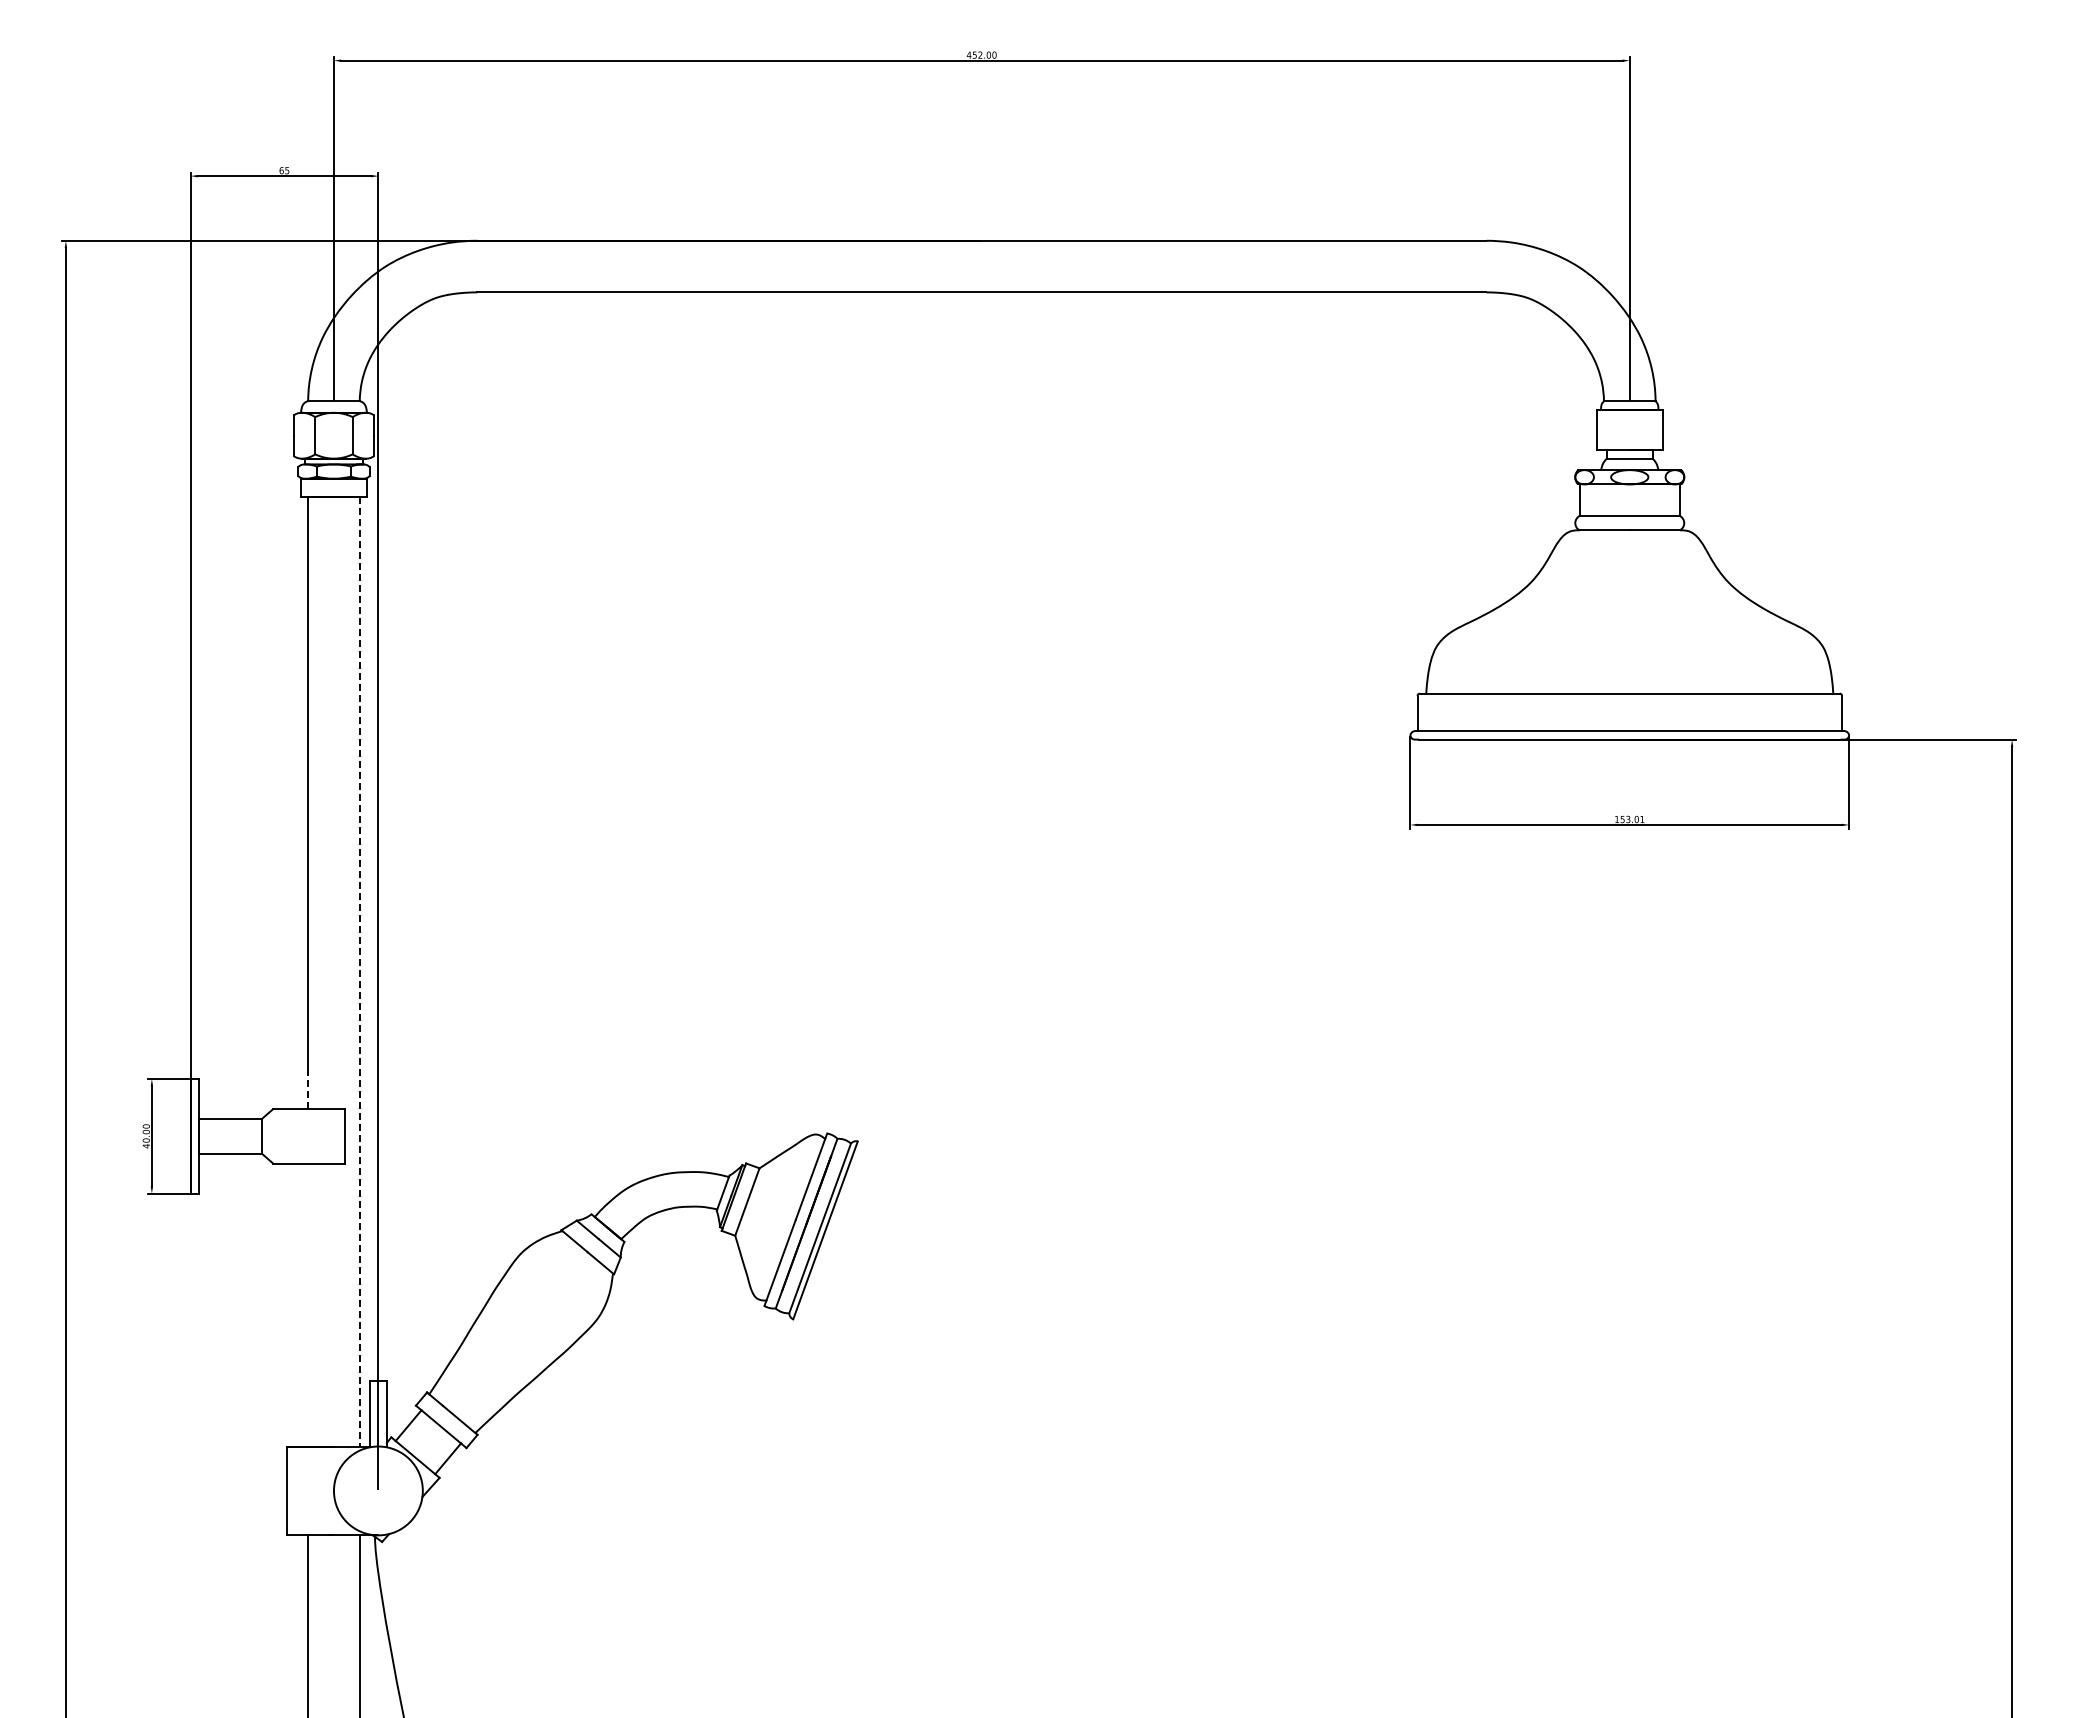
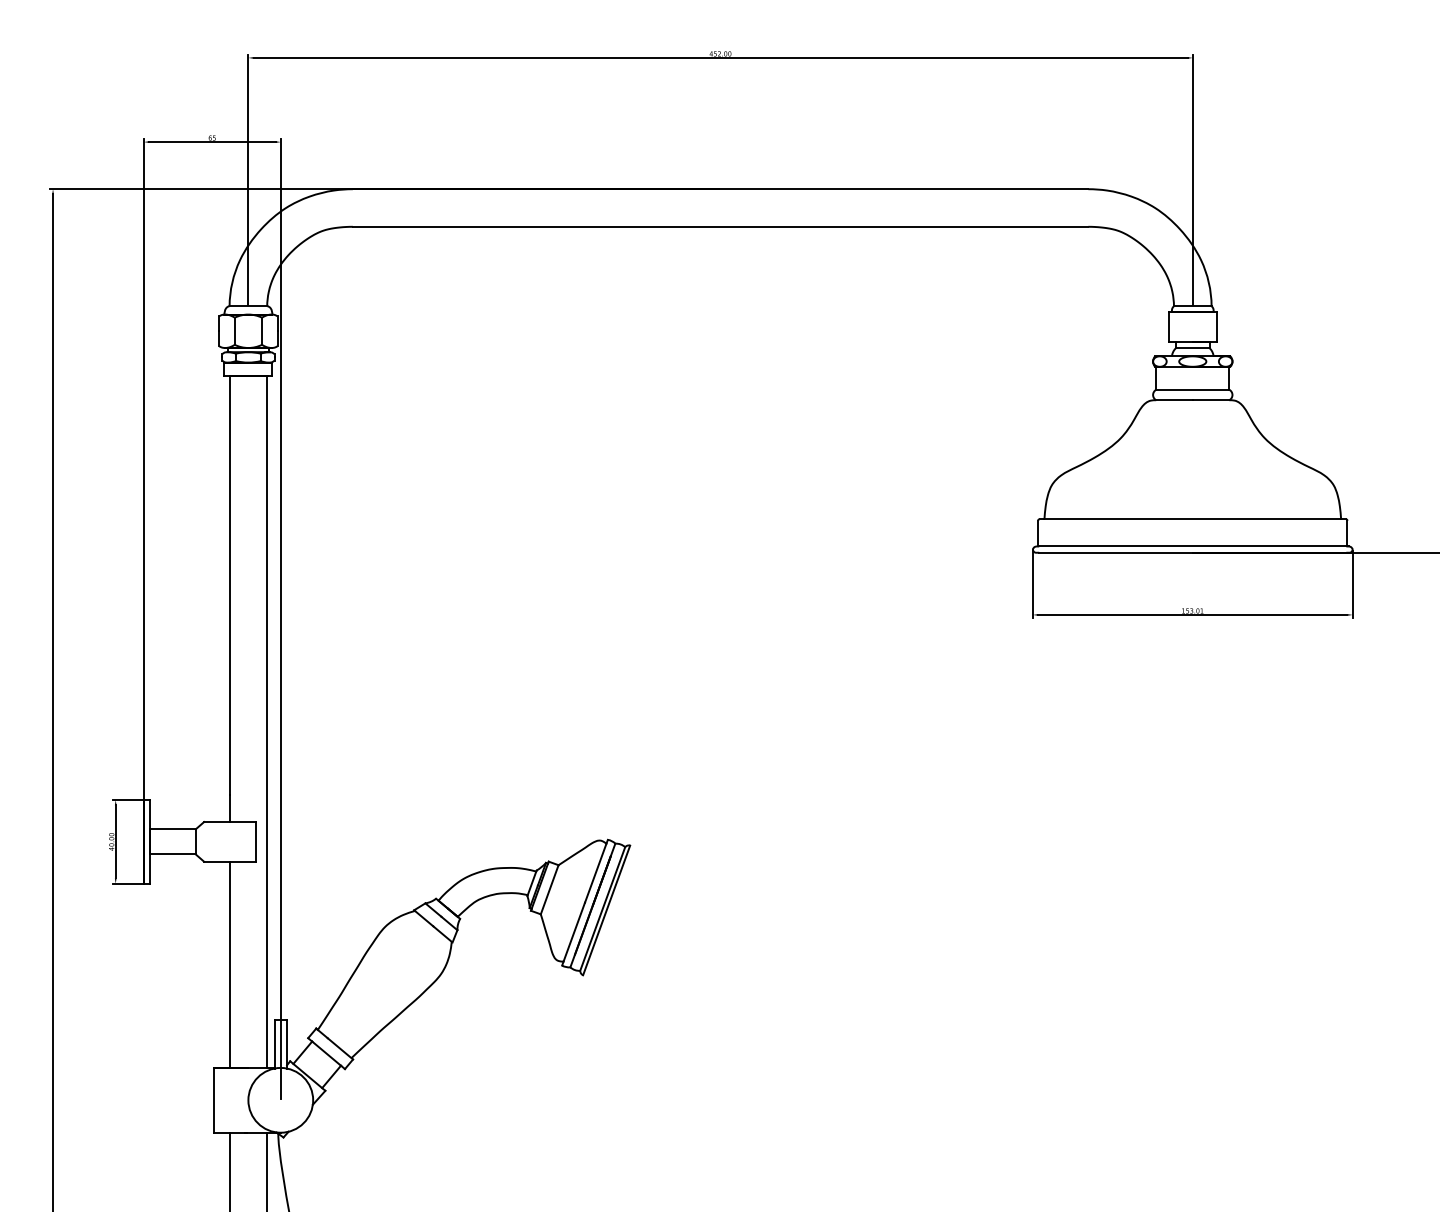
line: (359, 971) -> (267, 721), dashed -> solid
line: (308, 1090) -> (229, 808), dashed -> solid
line: (308, 1304) -> (229, 964), added

